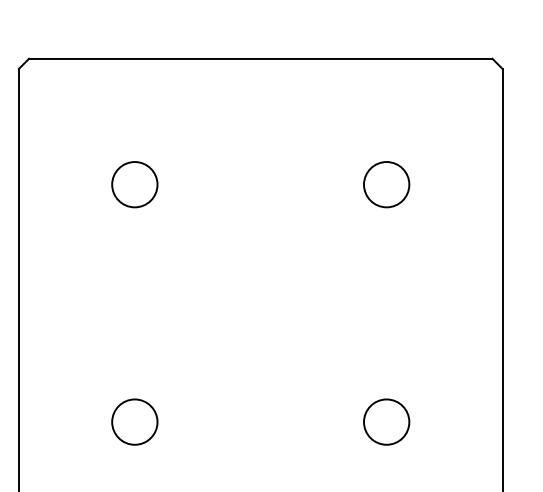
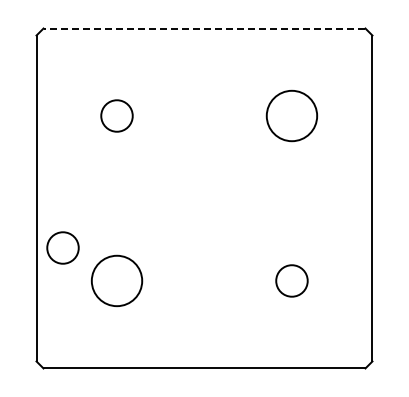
line: (260, 58) -> (204, 28), solid -> dashed
circle: (385, 183) -> (291, 115), size x1.6
circle: (56, 373) -> (62, 247), added
circle: (134, 421) -> (116, 280), size x1.6

